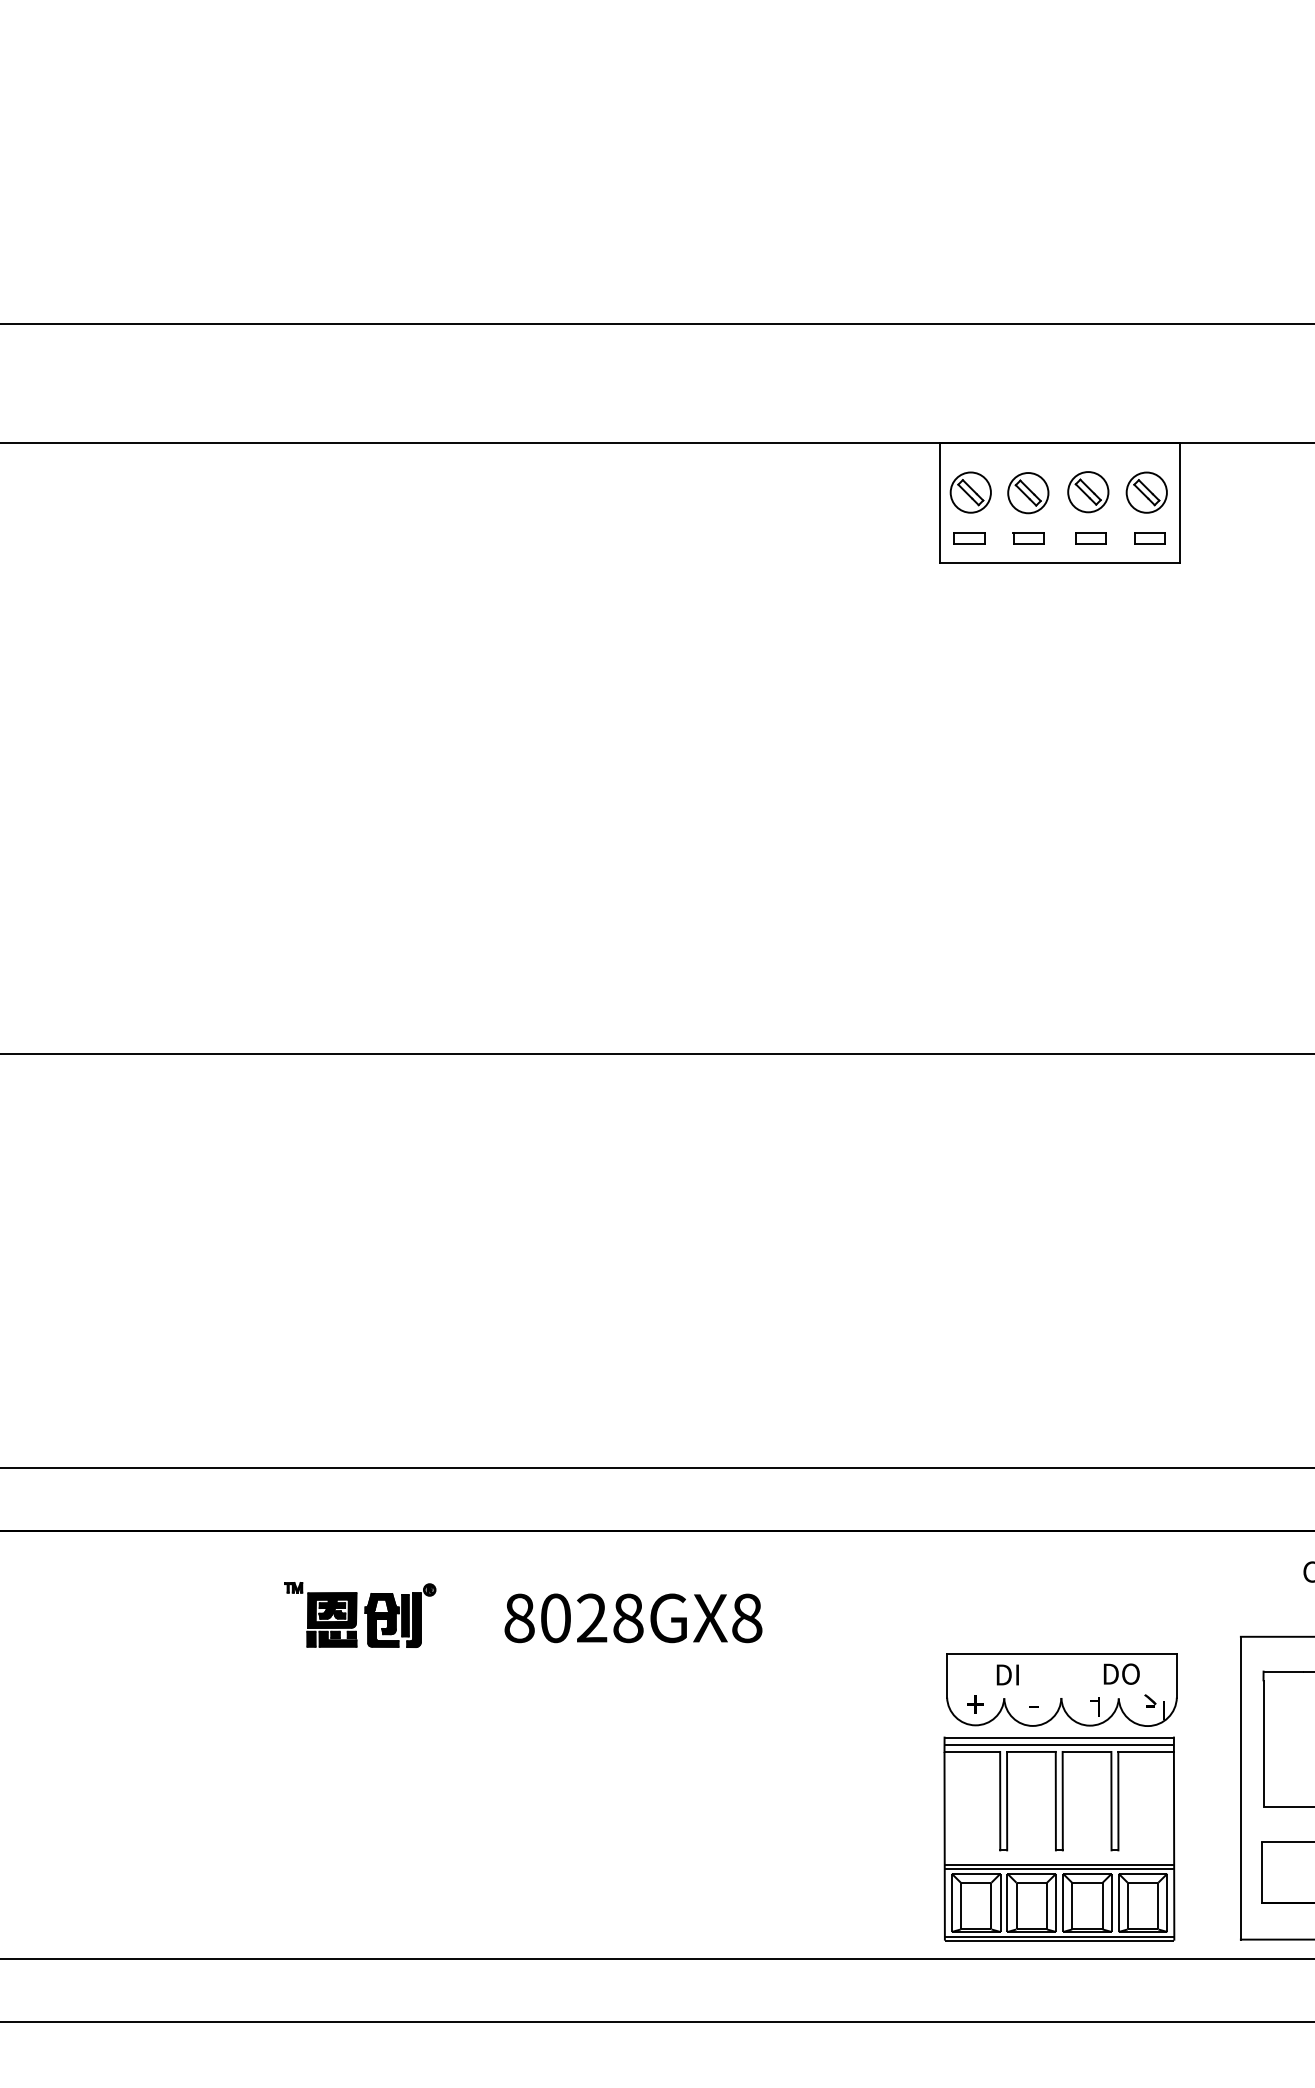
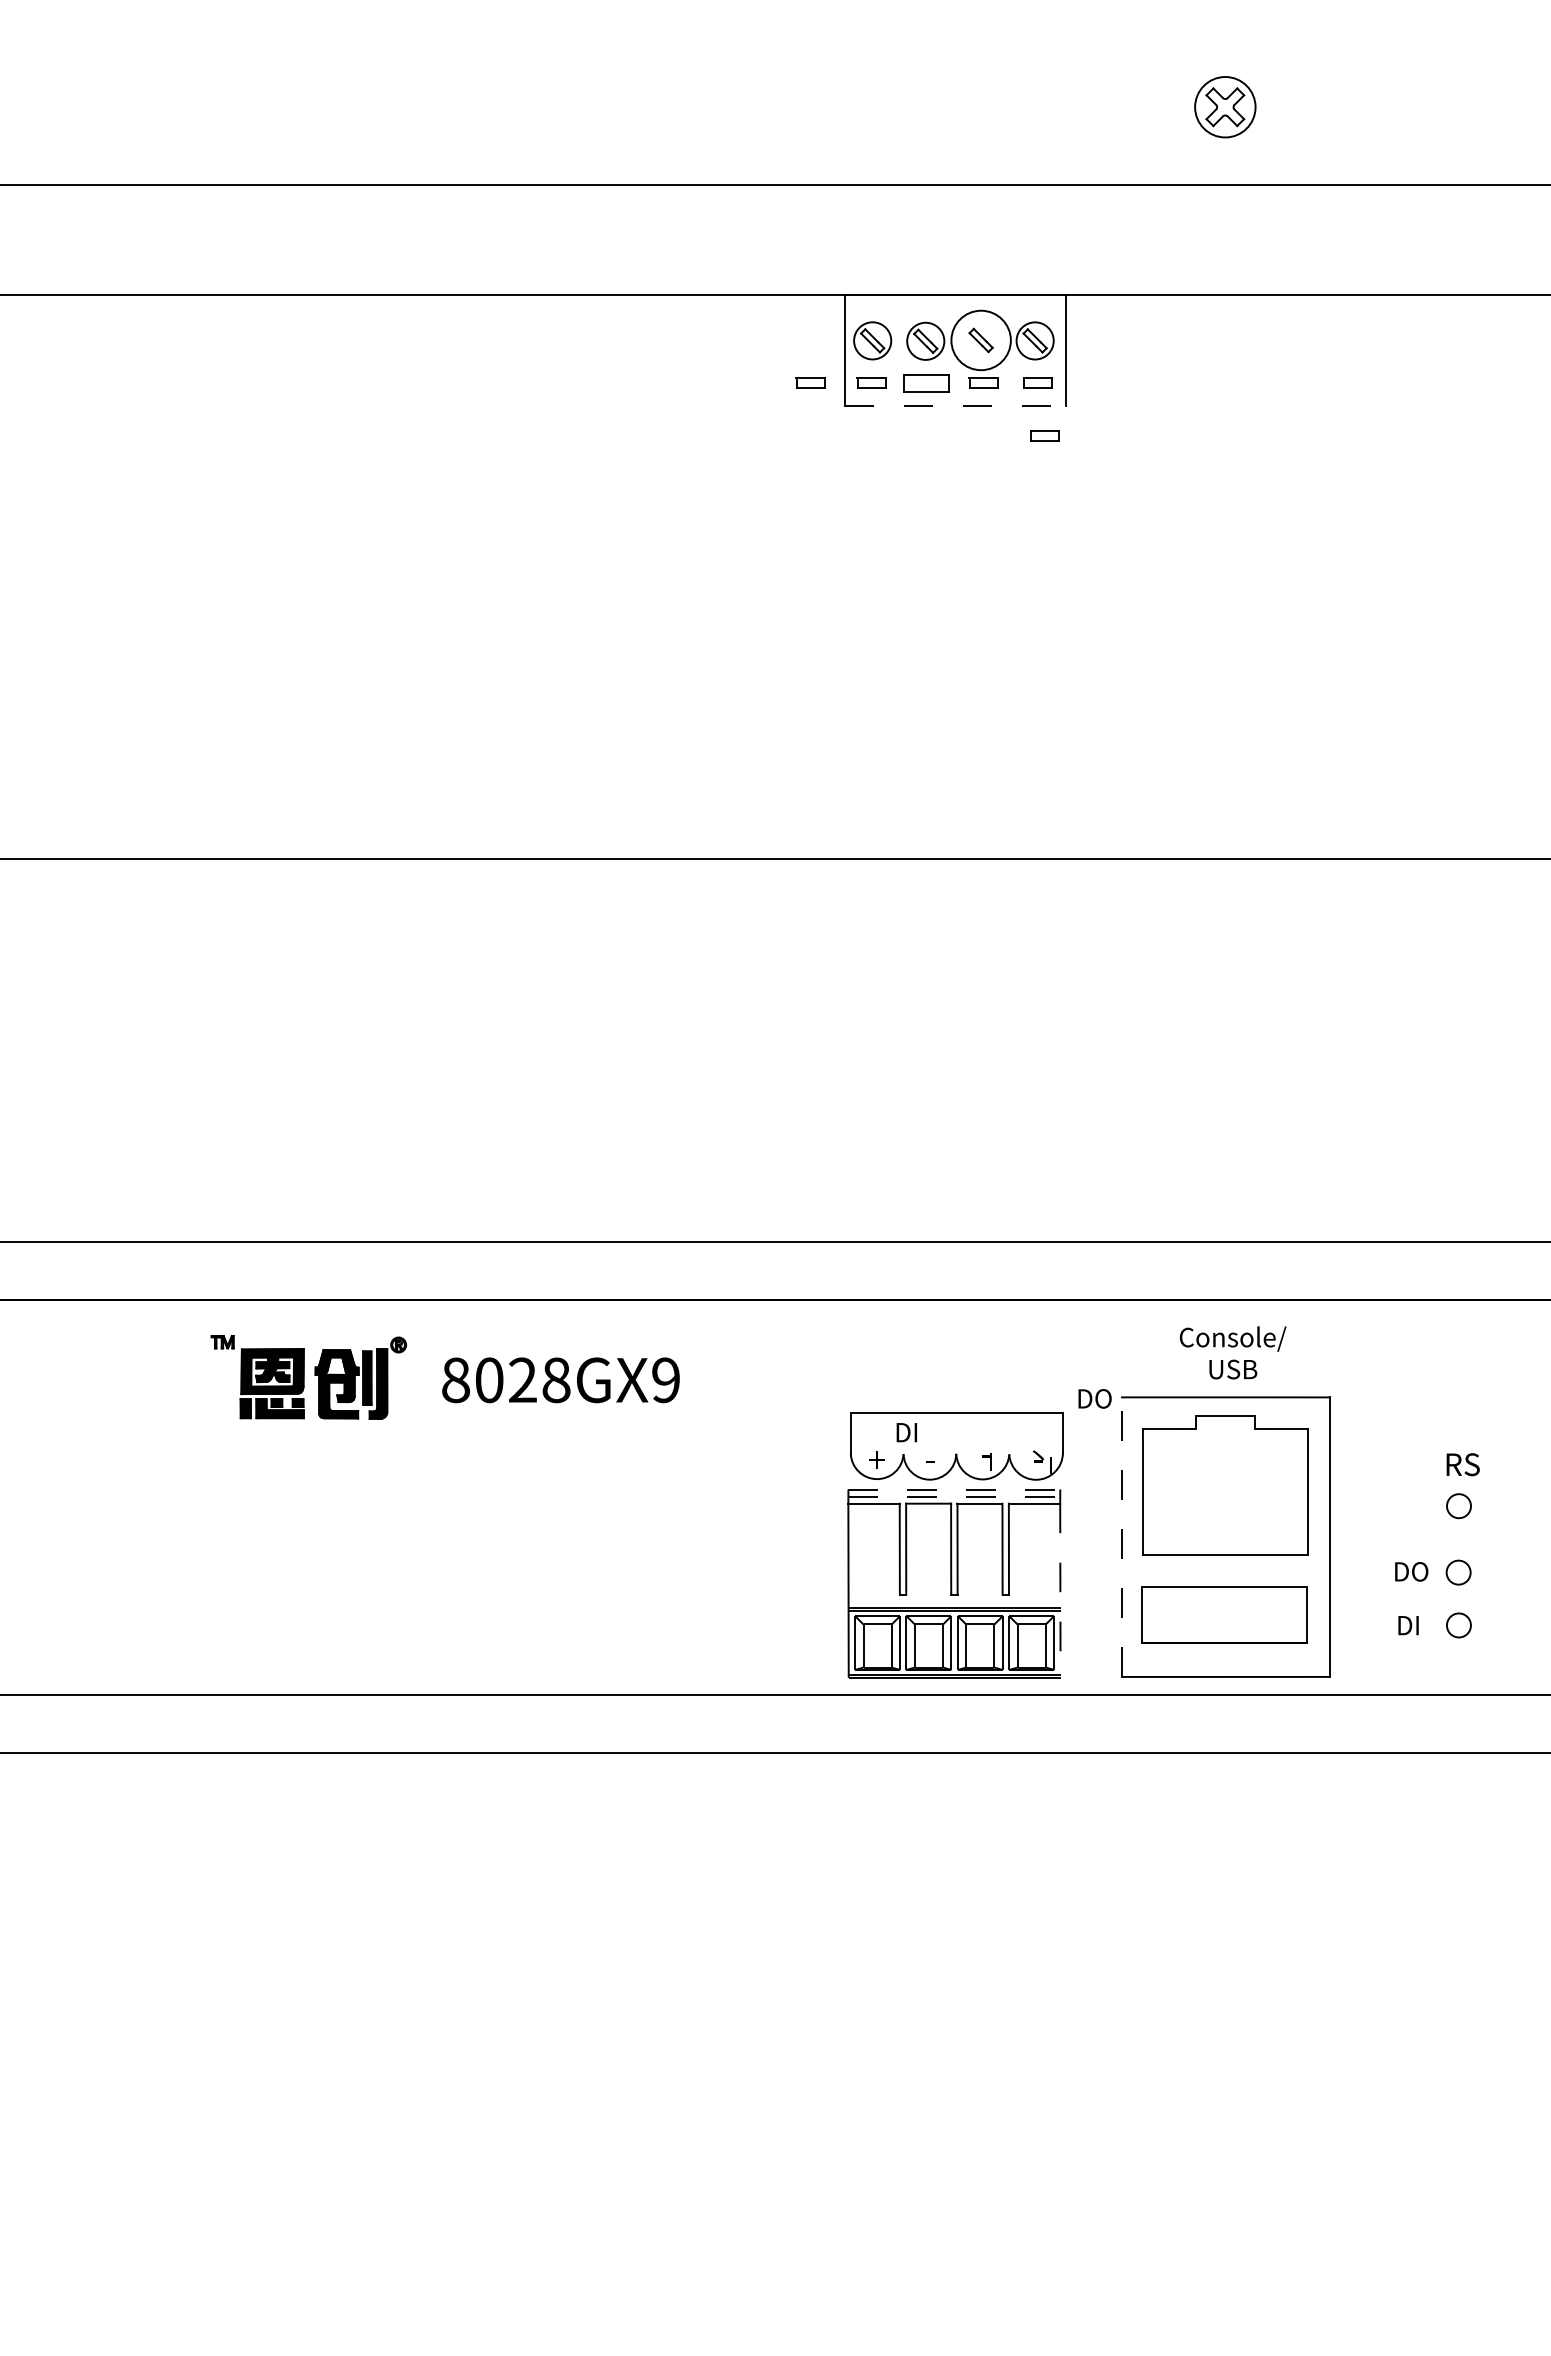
circle: (1087, 492) -> (980, 340), size x1.6
part: (903, 537) -> (810, 382), added
part: (1028, 537) -> (925, 382), size x1.6
line: (1060, 562) -> (955, 405), solid -> dashed
part: (1156, 595) -> (1044, 435), added
part: (359, 1614) -> (308, 1376), size x1.4
text: (747, 1618) -> (666, 1380), 8028GX8 -> 8028GX9
text: (1121, 1673) -> (1094, 1398), moved
line: (1059, 1737) -> (954, 1490), solid -> dashed
line: (1059, 1745) -> (954, 1497), solid -> dashed
line: (1241, 1788) -> (1122, 1537), solid -> dashed
line: (1174, 1847) -> (1060, 1591), solid -> dashed

